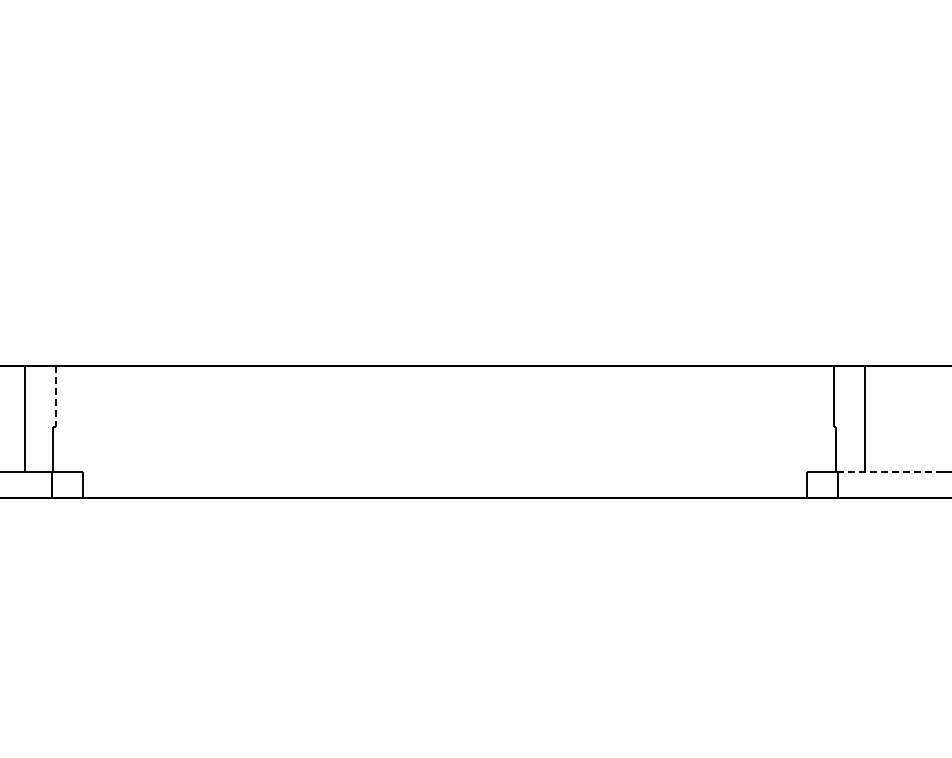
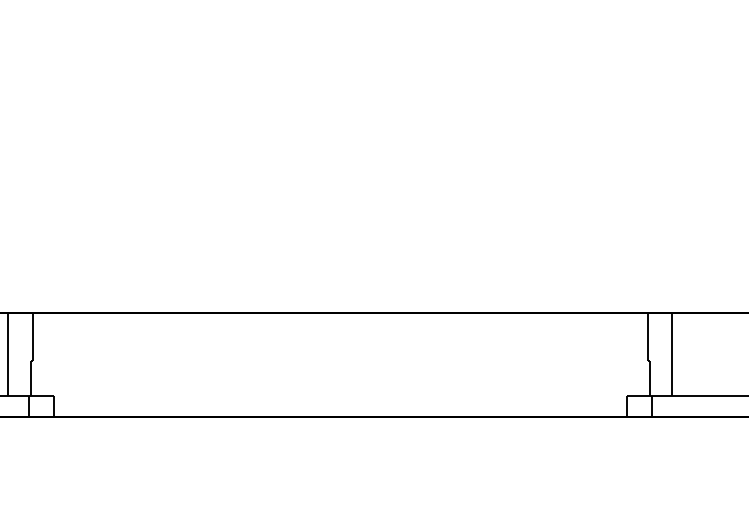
line: (56, 396) -> (33, 336), dashed -> solid
line: (890, 471) -> (692, 396), dashed -> solid

